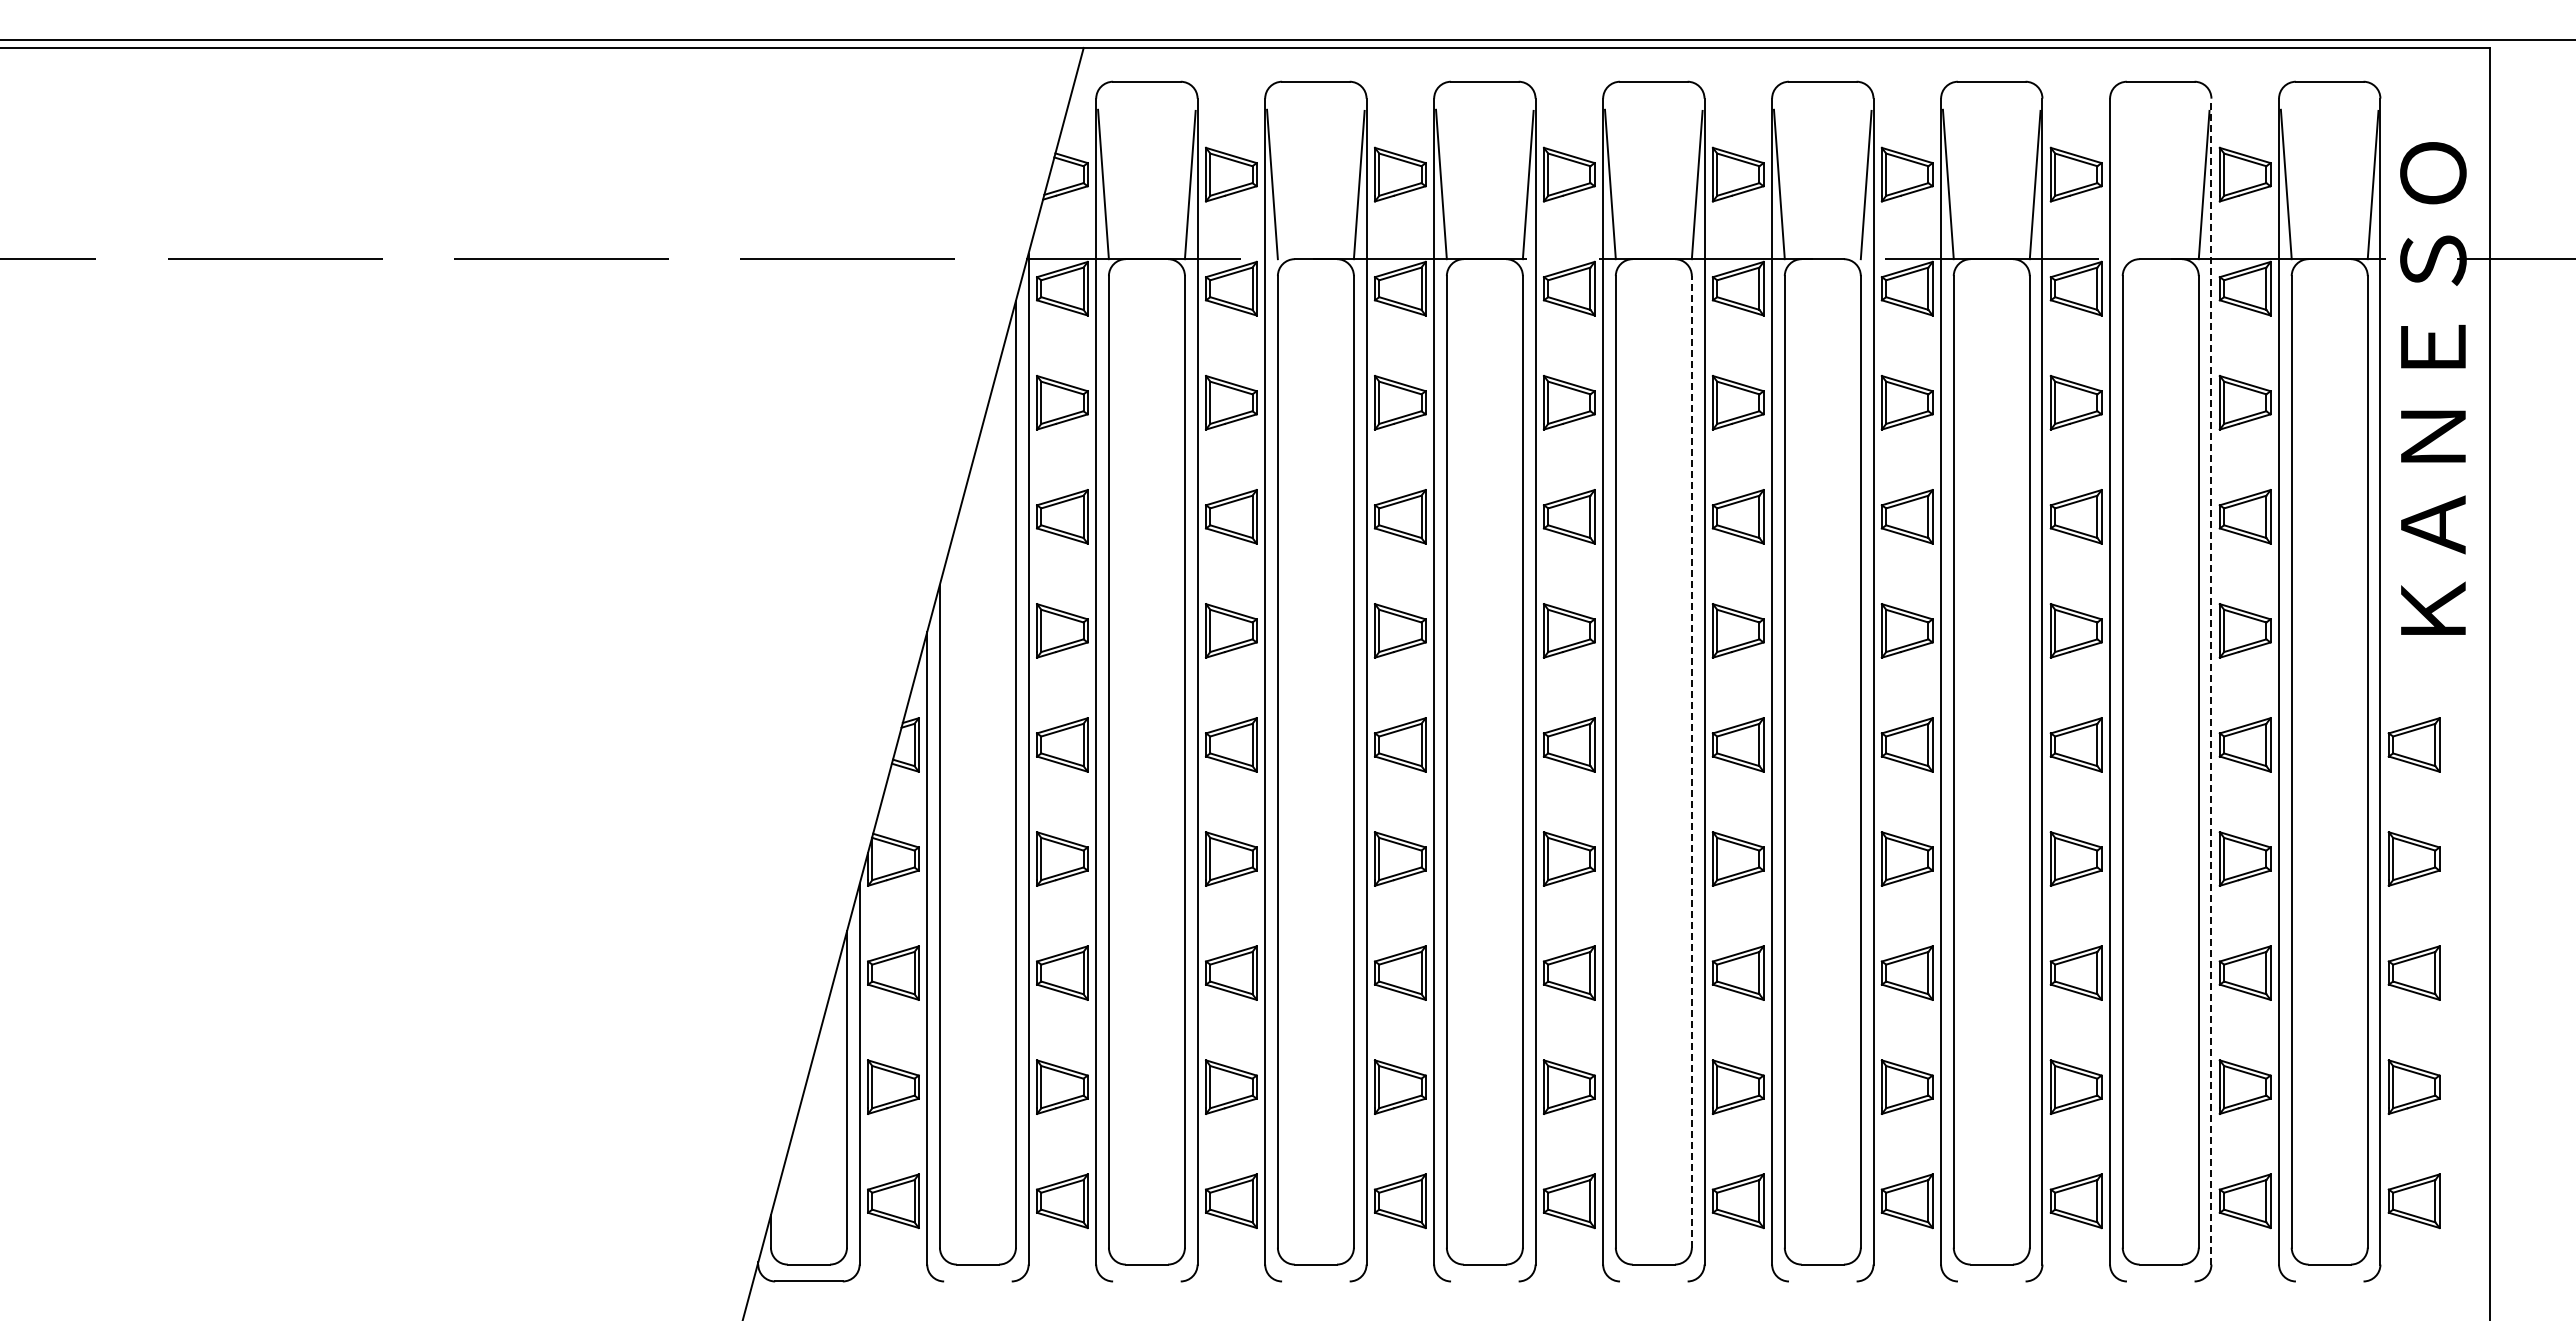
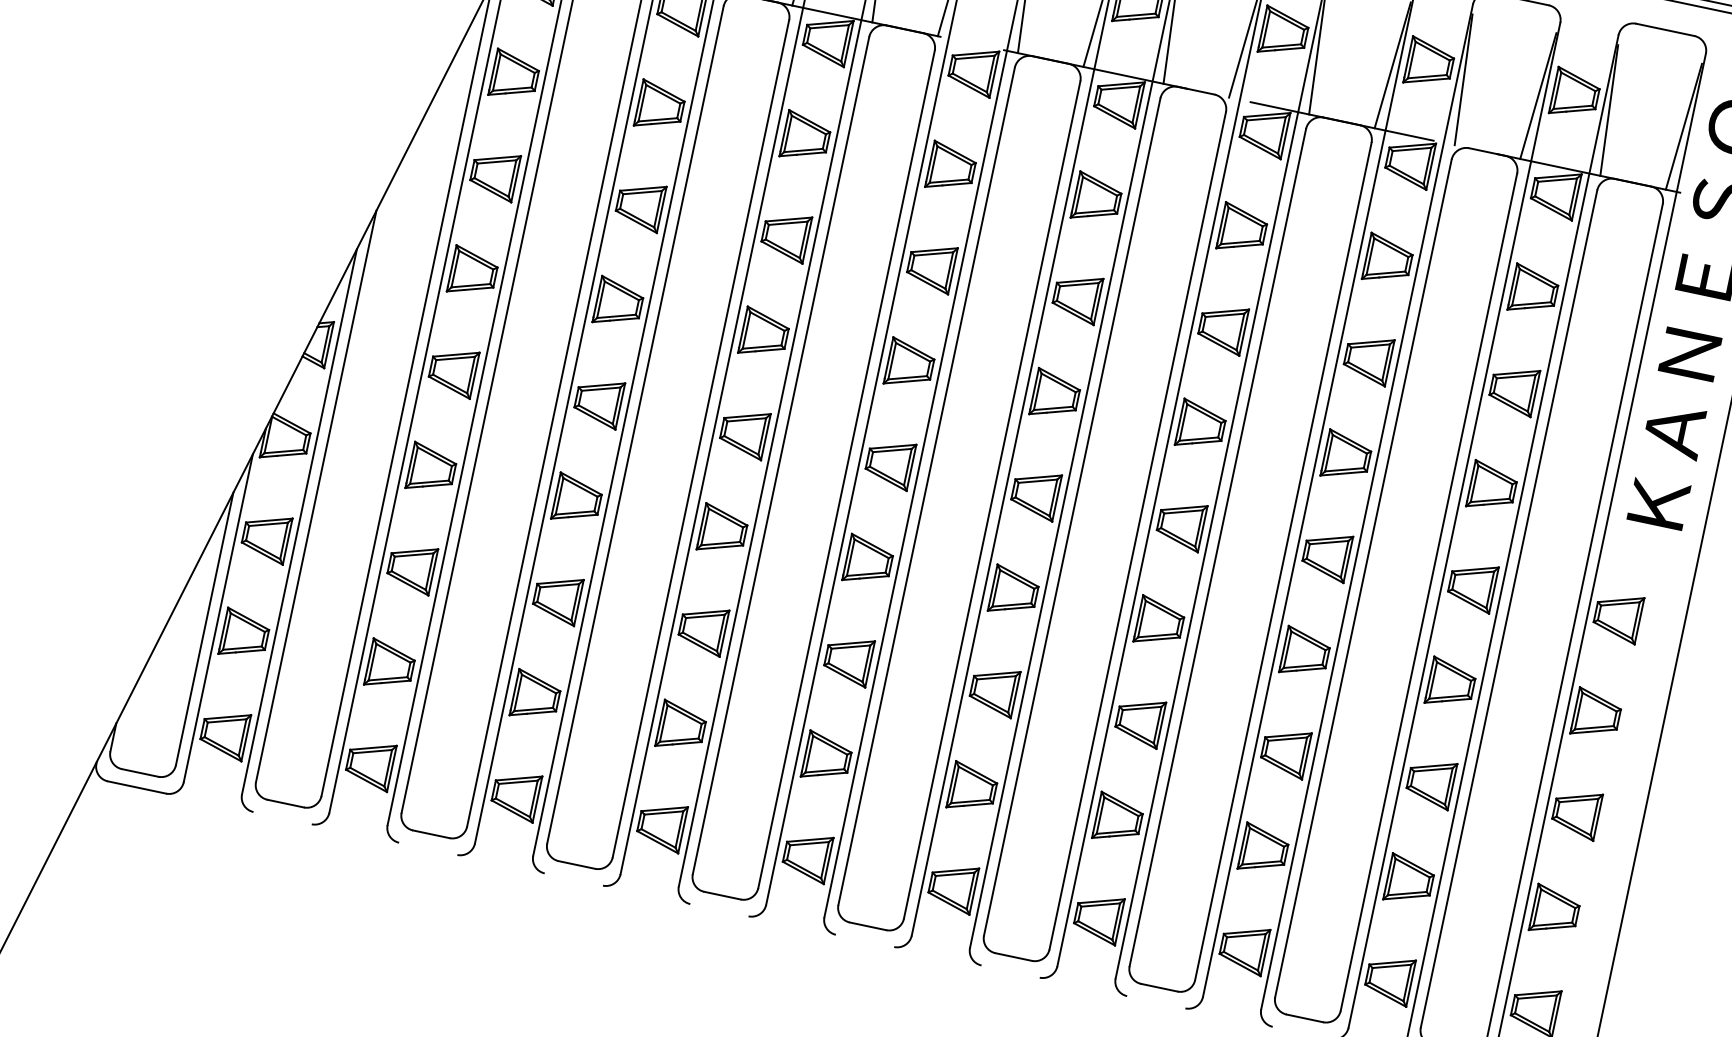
line: (2116, 184) -> (1462, 79), added
line: (2211, 681) -> (1454, 525), dashed -> solid
line: (1691, 761) -> (991, 499), dashed -> solid

